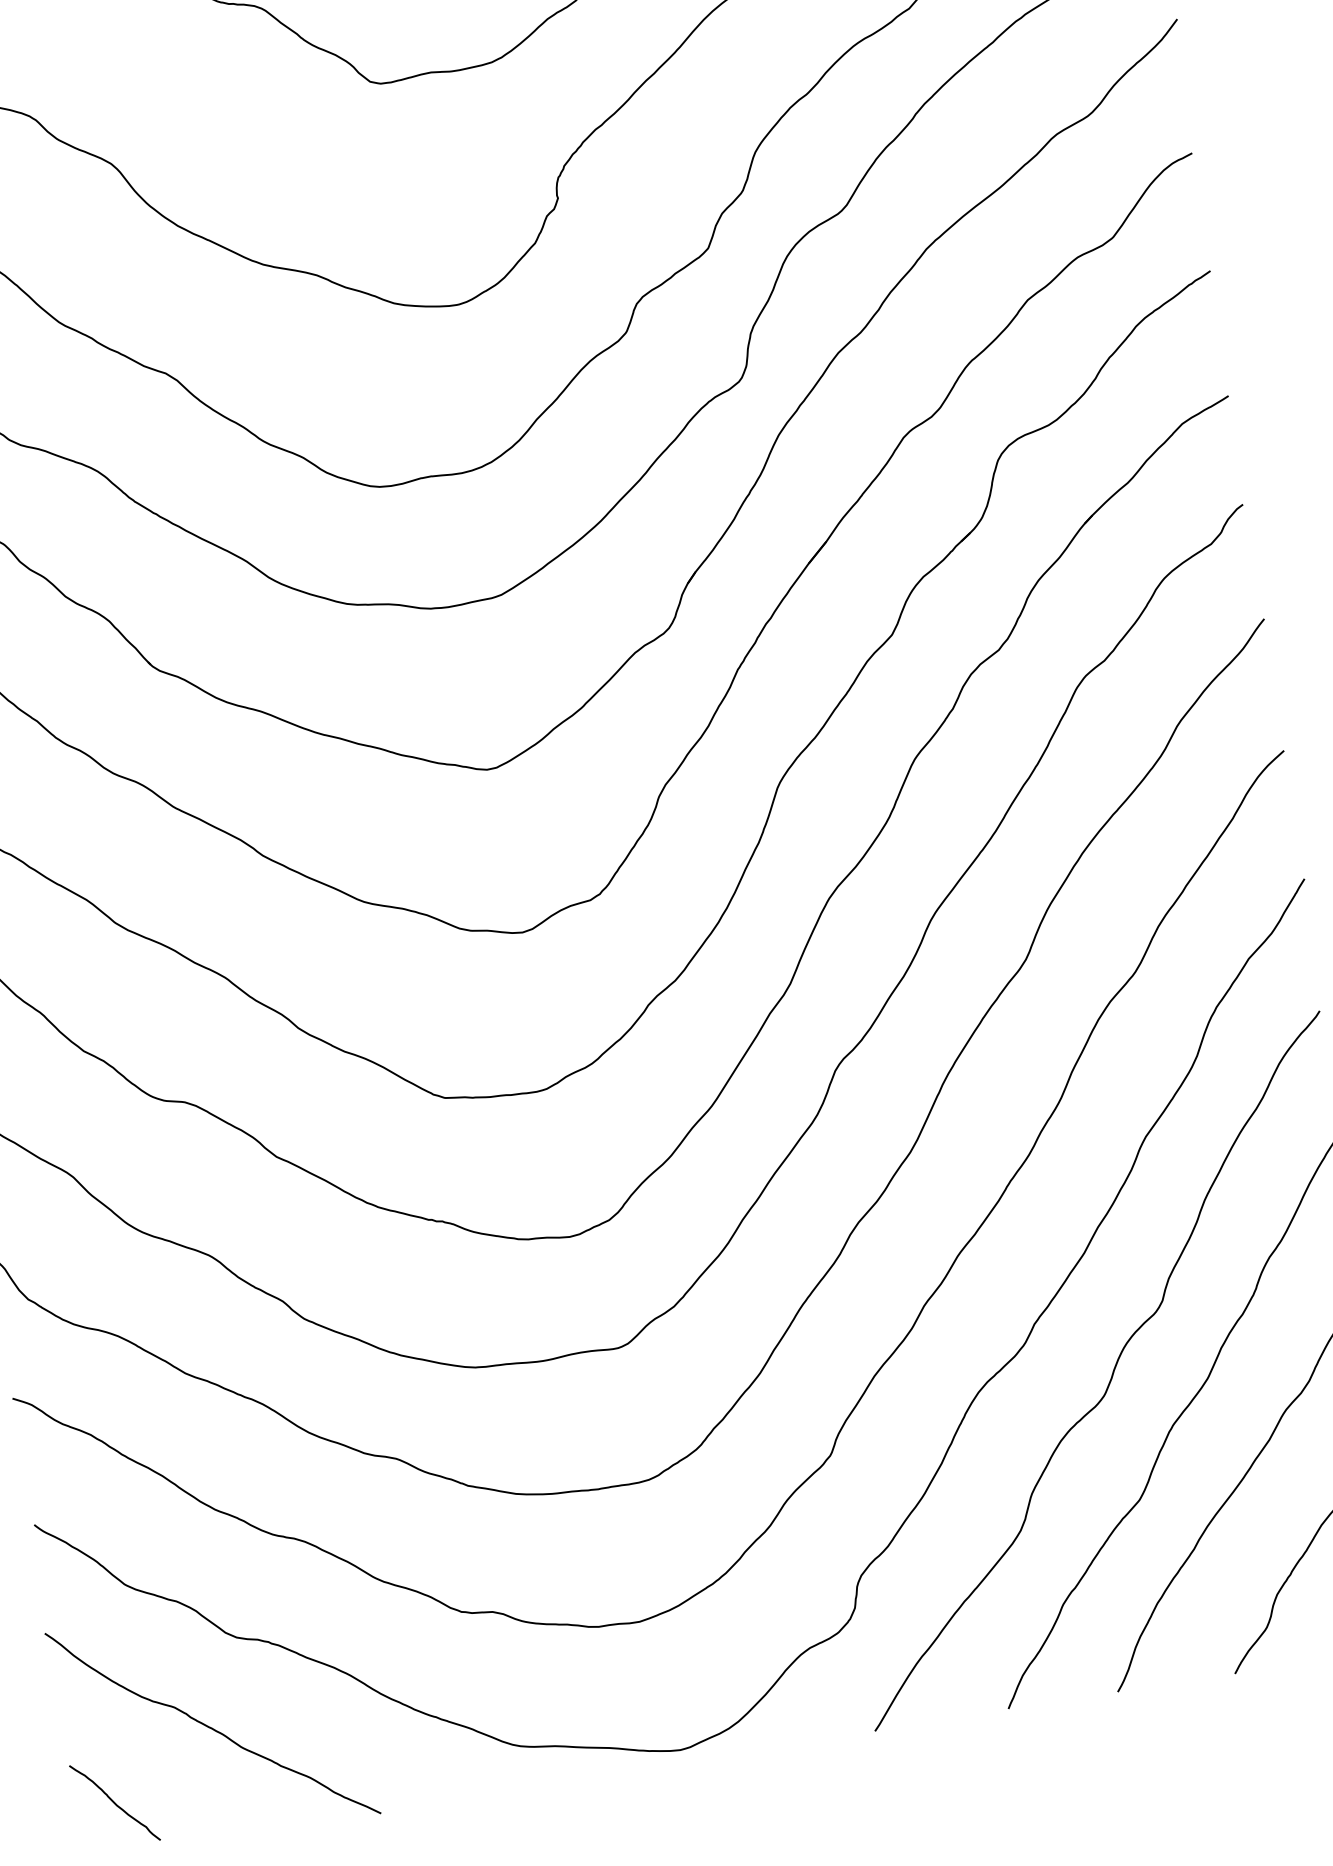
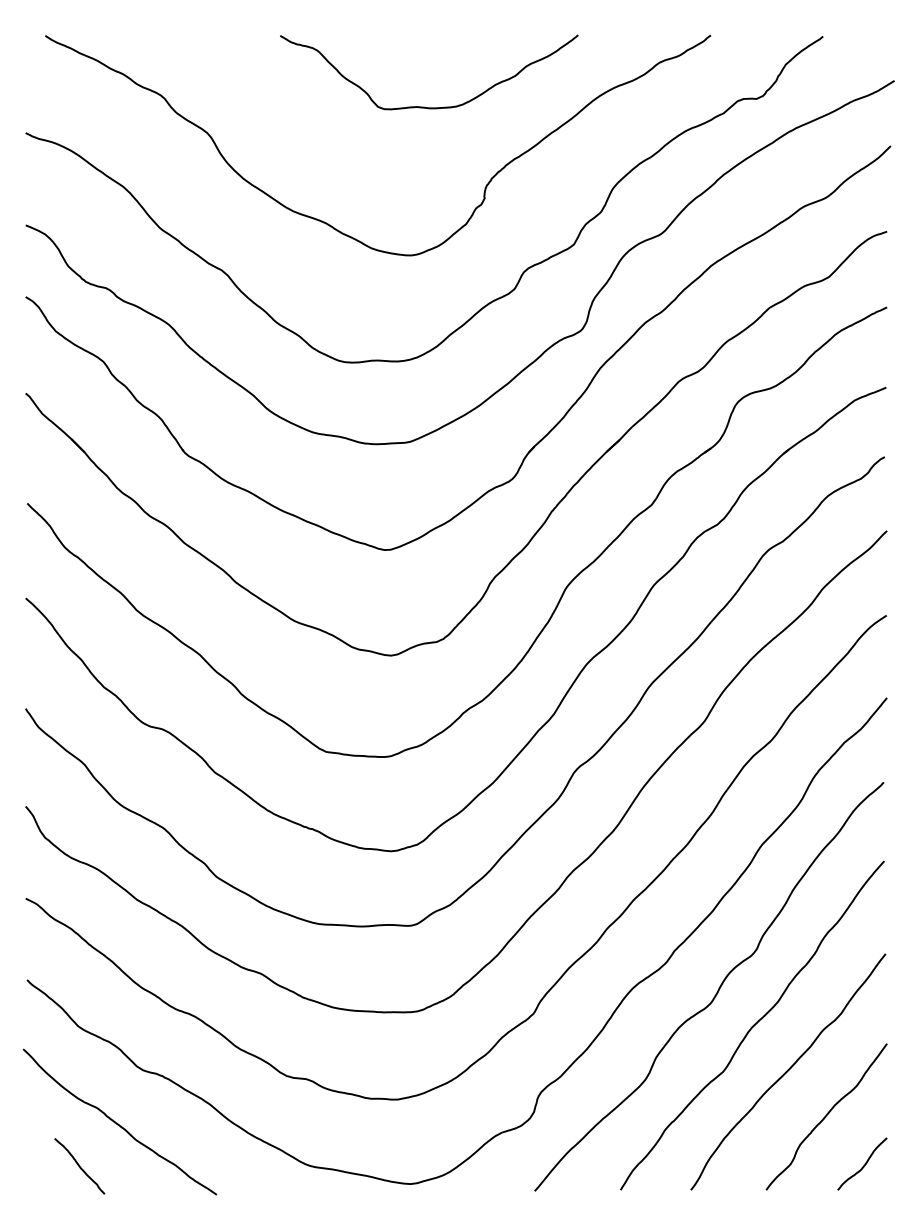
curve: (114, 1803) -> (79, 1166), moved

